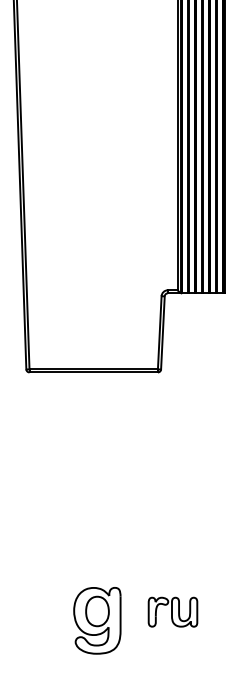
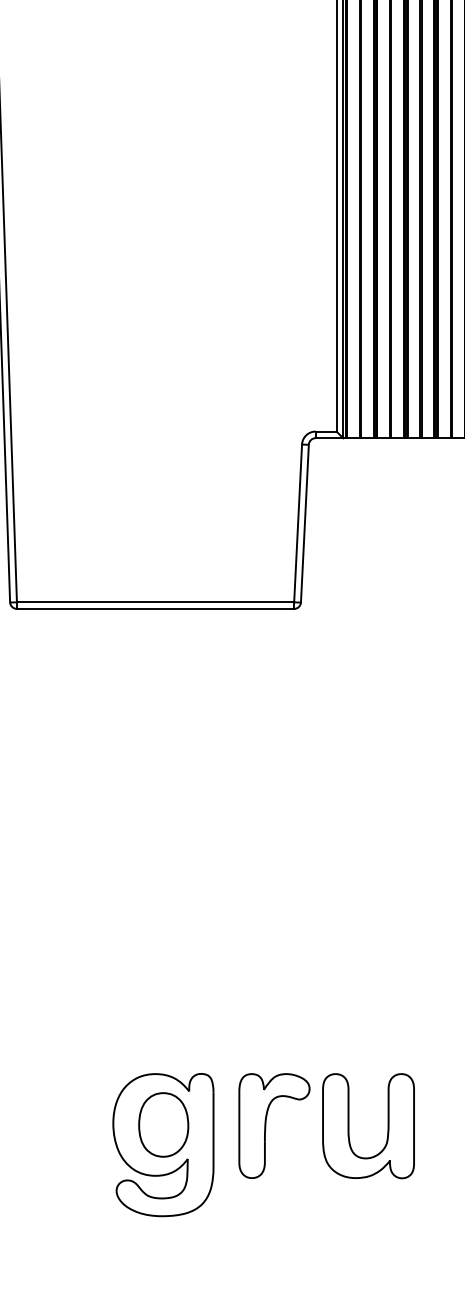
part: (172, 612) -> (325, 1127), size x1.67

